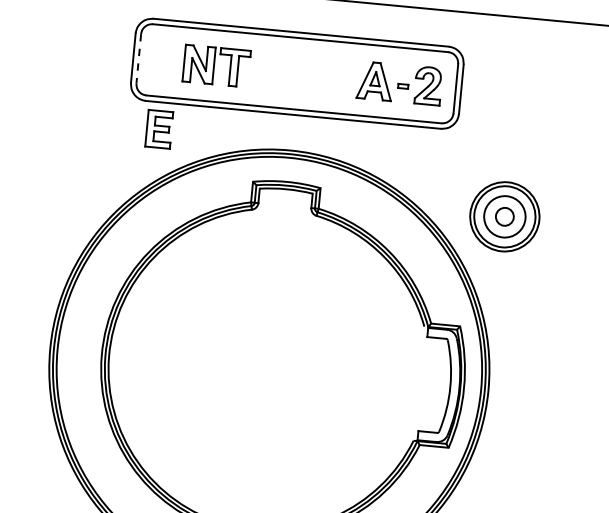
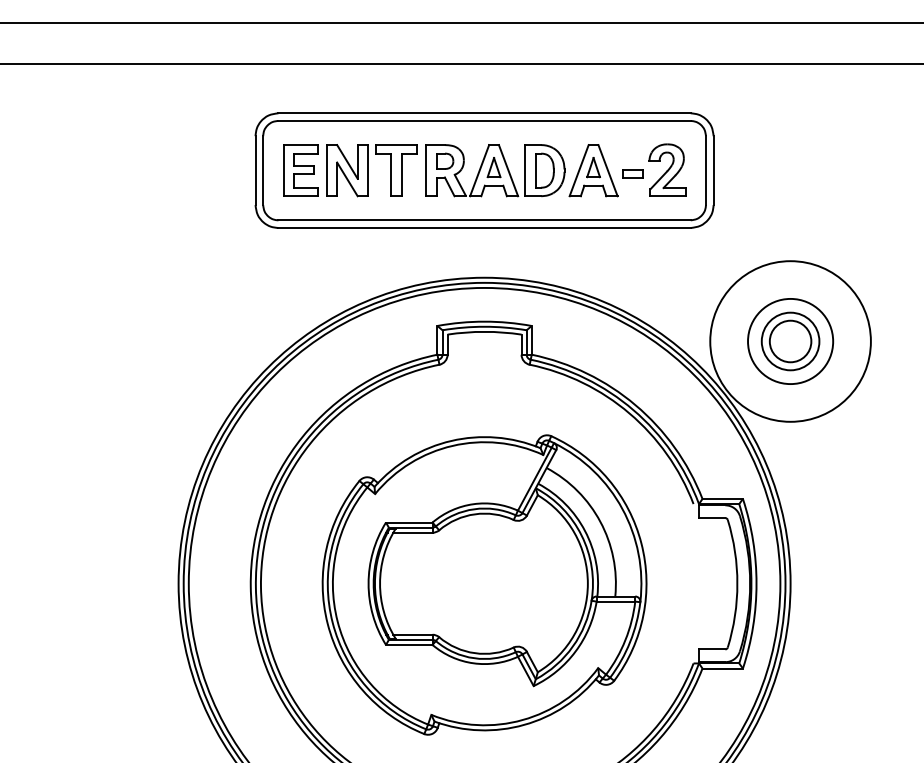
line: (138, 59) -> (263, 171), dashed -> solid
part: (305, 74) -> (495, 170), added
part: (403, 85) -> (632, 173), size x1.43
part: (159, 129) -> (300, 170), moved
circle: (504, 216) -> (790, 341), size x1.67
circle: (504, 216) -> (790, 341), size x1.67
part: (269, 370) -> (484, 584), added

